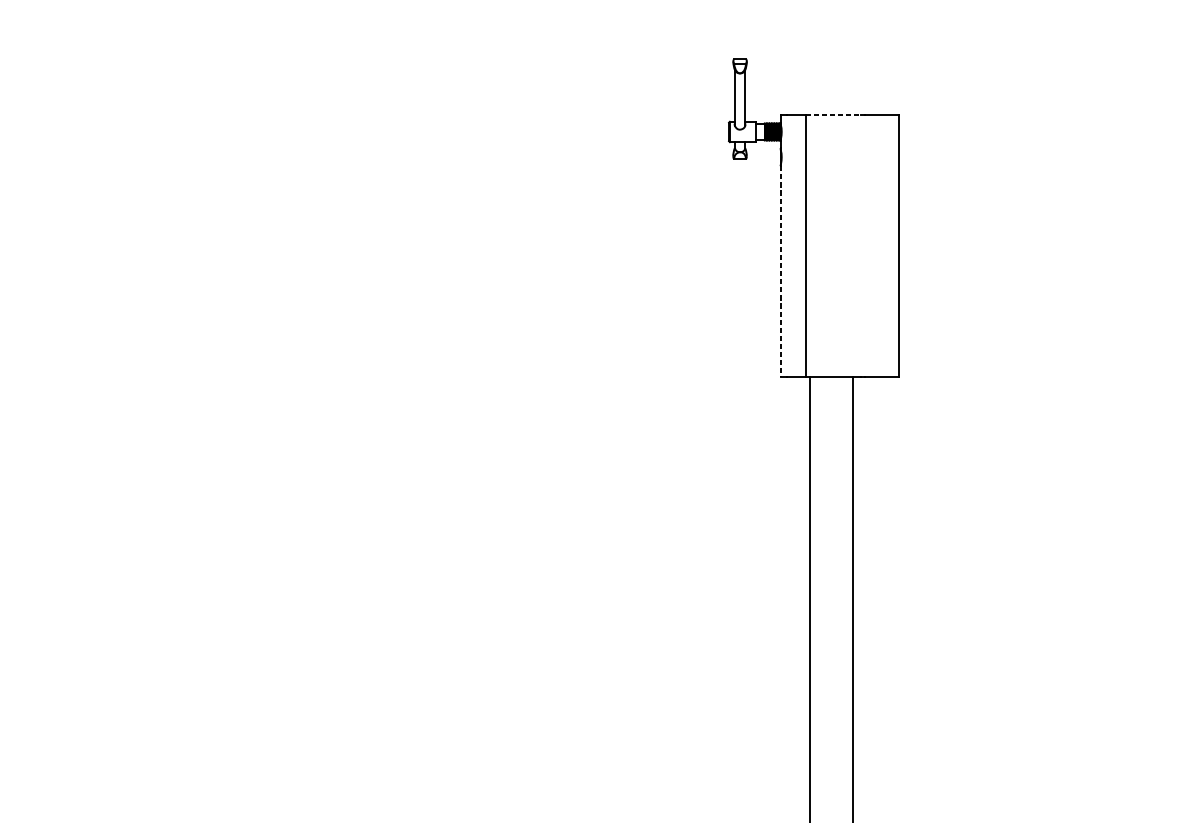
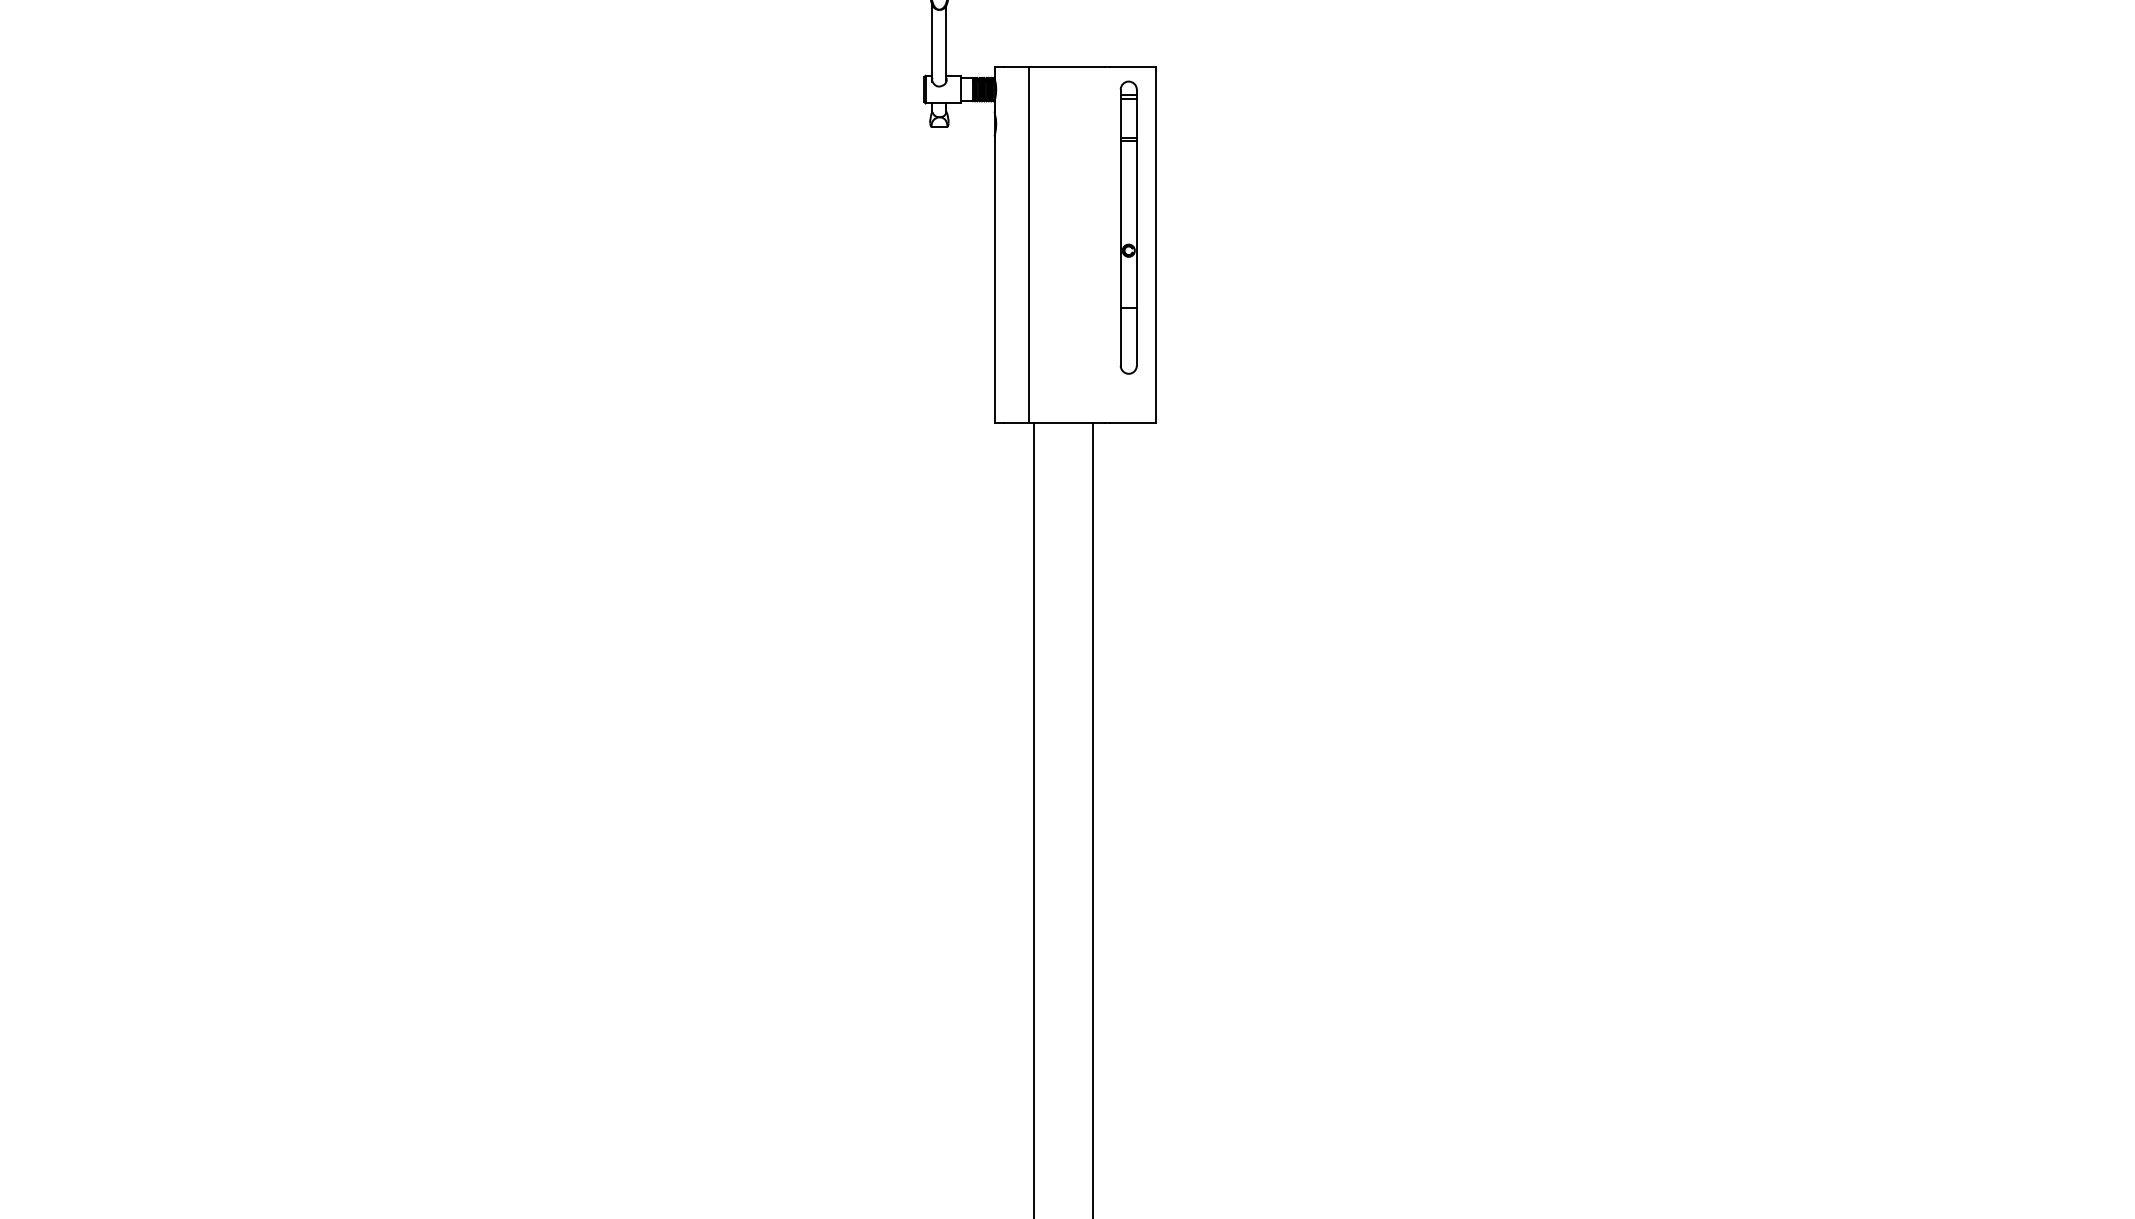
line: (833, 114) -> (1066, 66), dashed -> solid
part: (878, 233) -> (1128, 227), added
line: (780, 271) -> (994, 280), dashed -> solid

